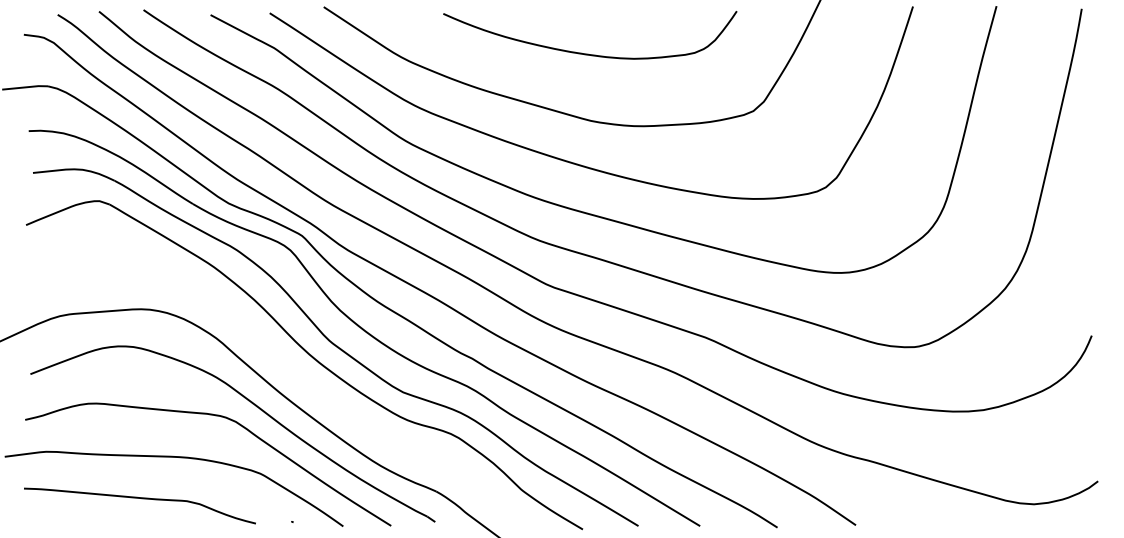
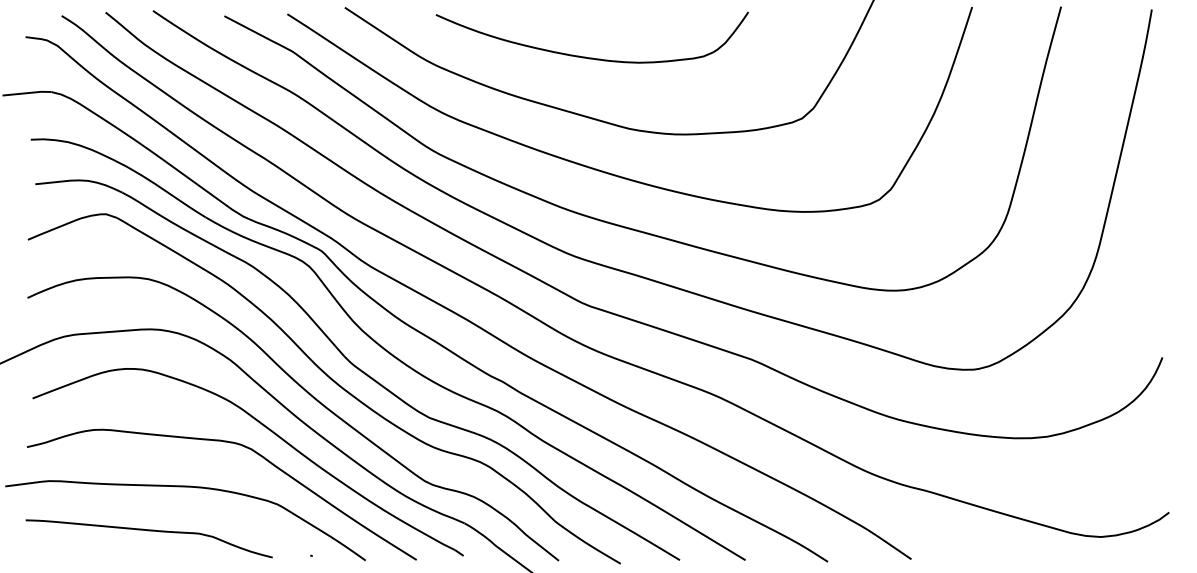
curve: (588, 53) -> (590, 57), moved
part: (290, 371) -> (309, 395), added

